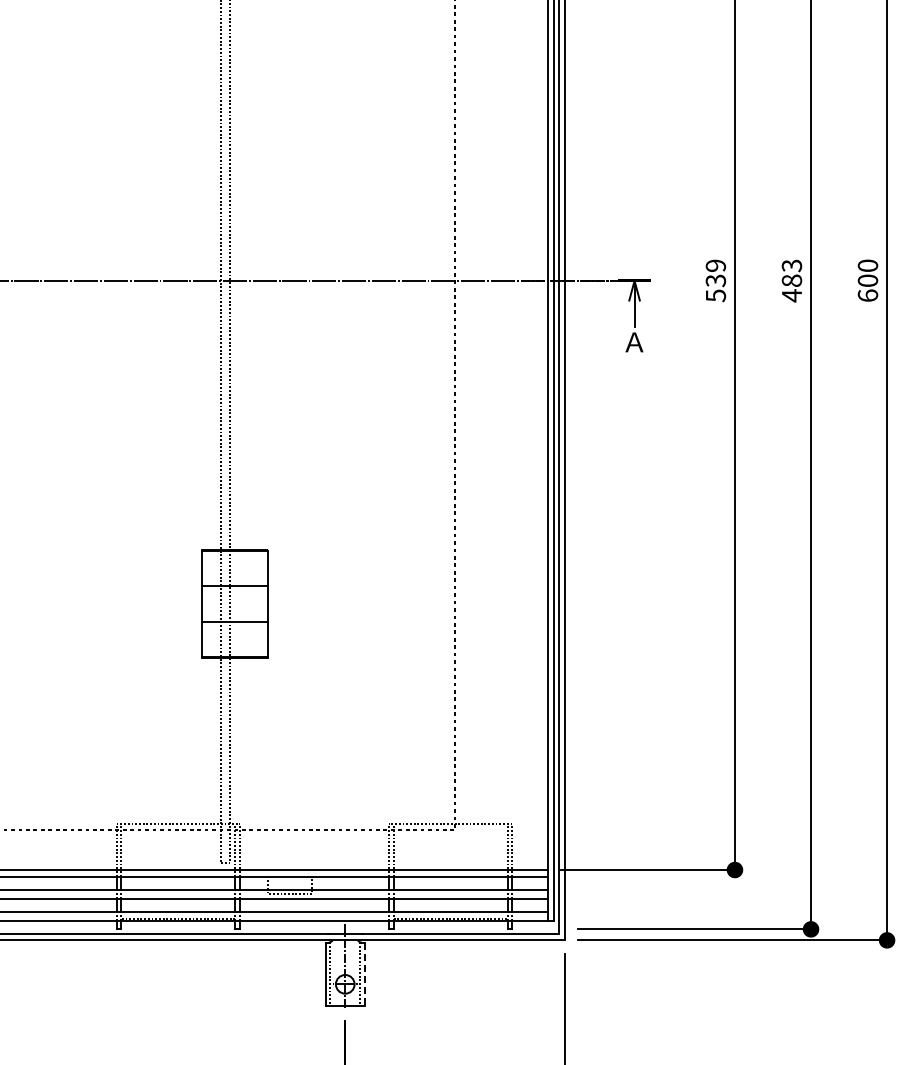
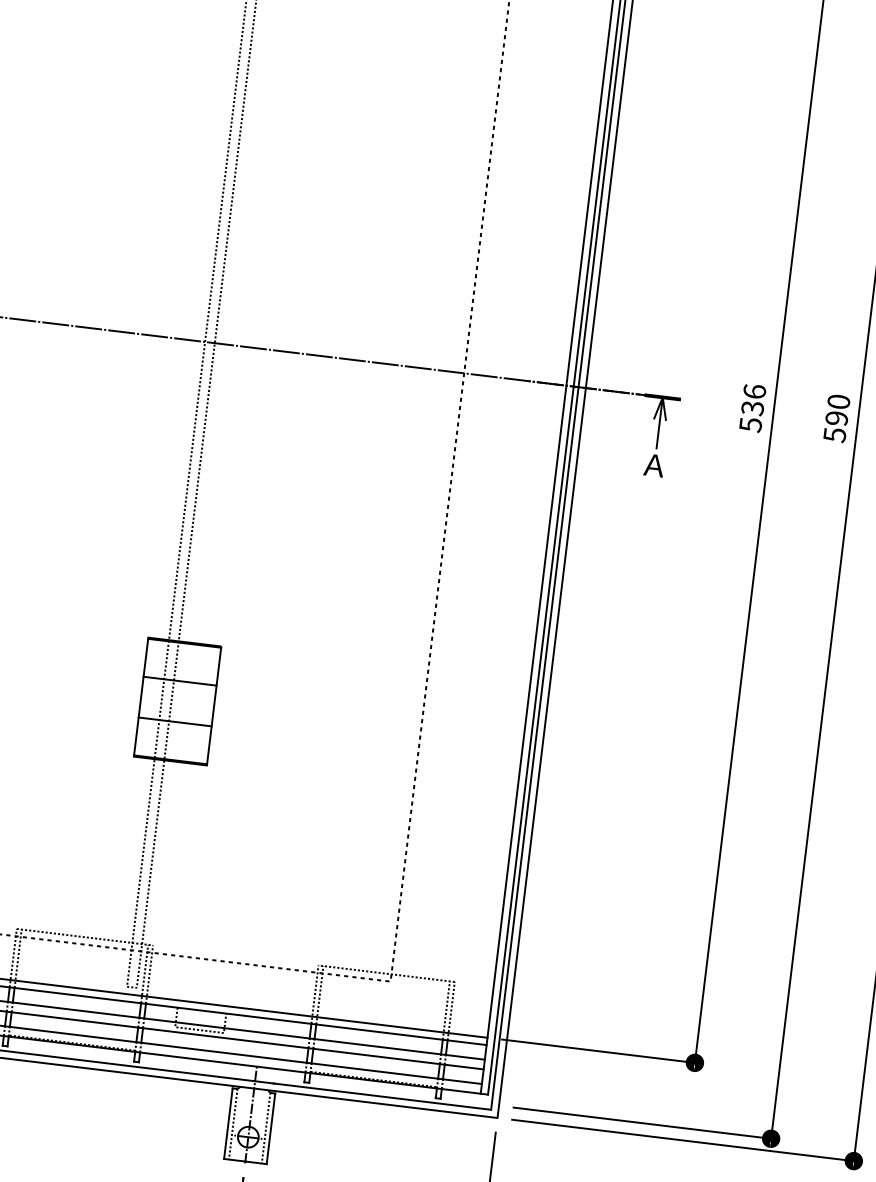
text: (715, 265) -> (754, 391), 539 -> 536
text: (791, 280) -> (836, 418), 483 -> 590
line: (364, 974) -> (270, 1128), dashed -> solid

